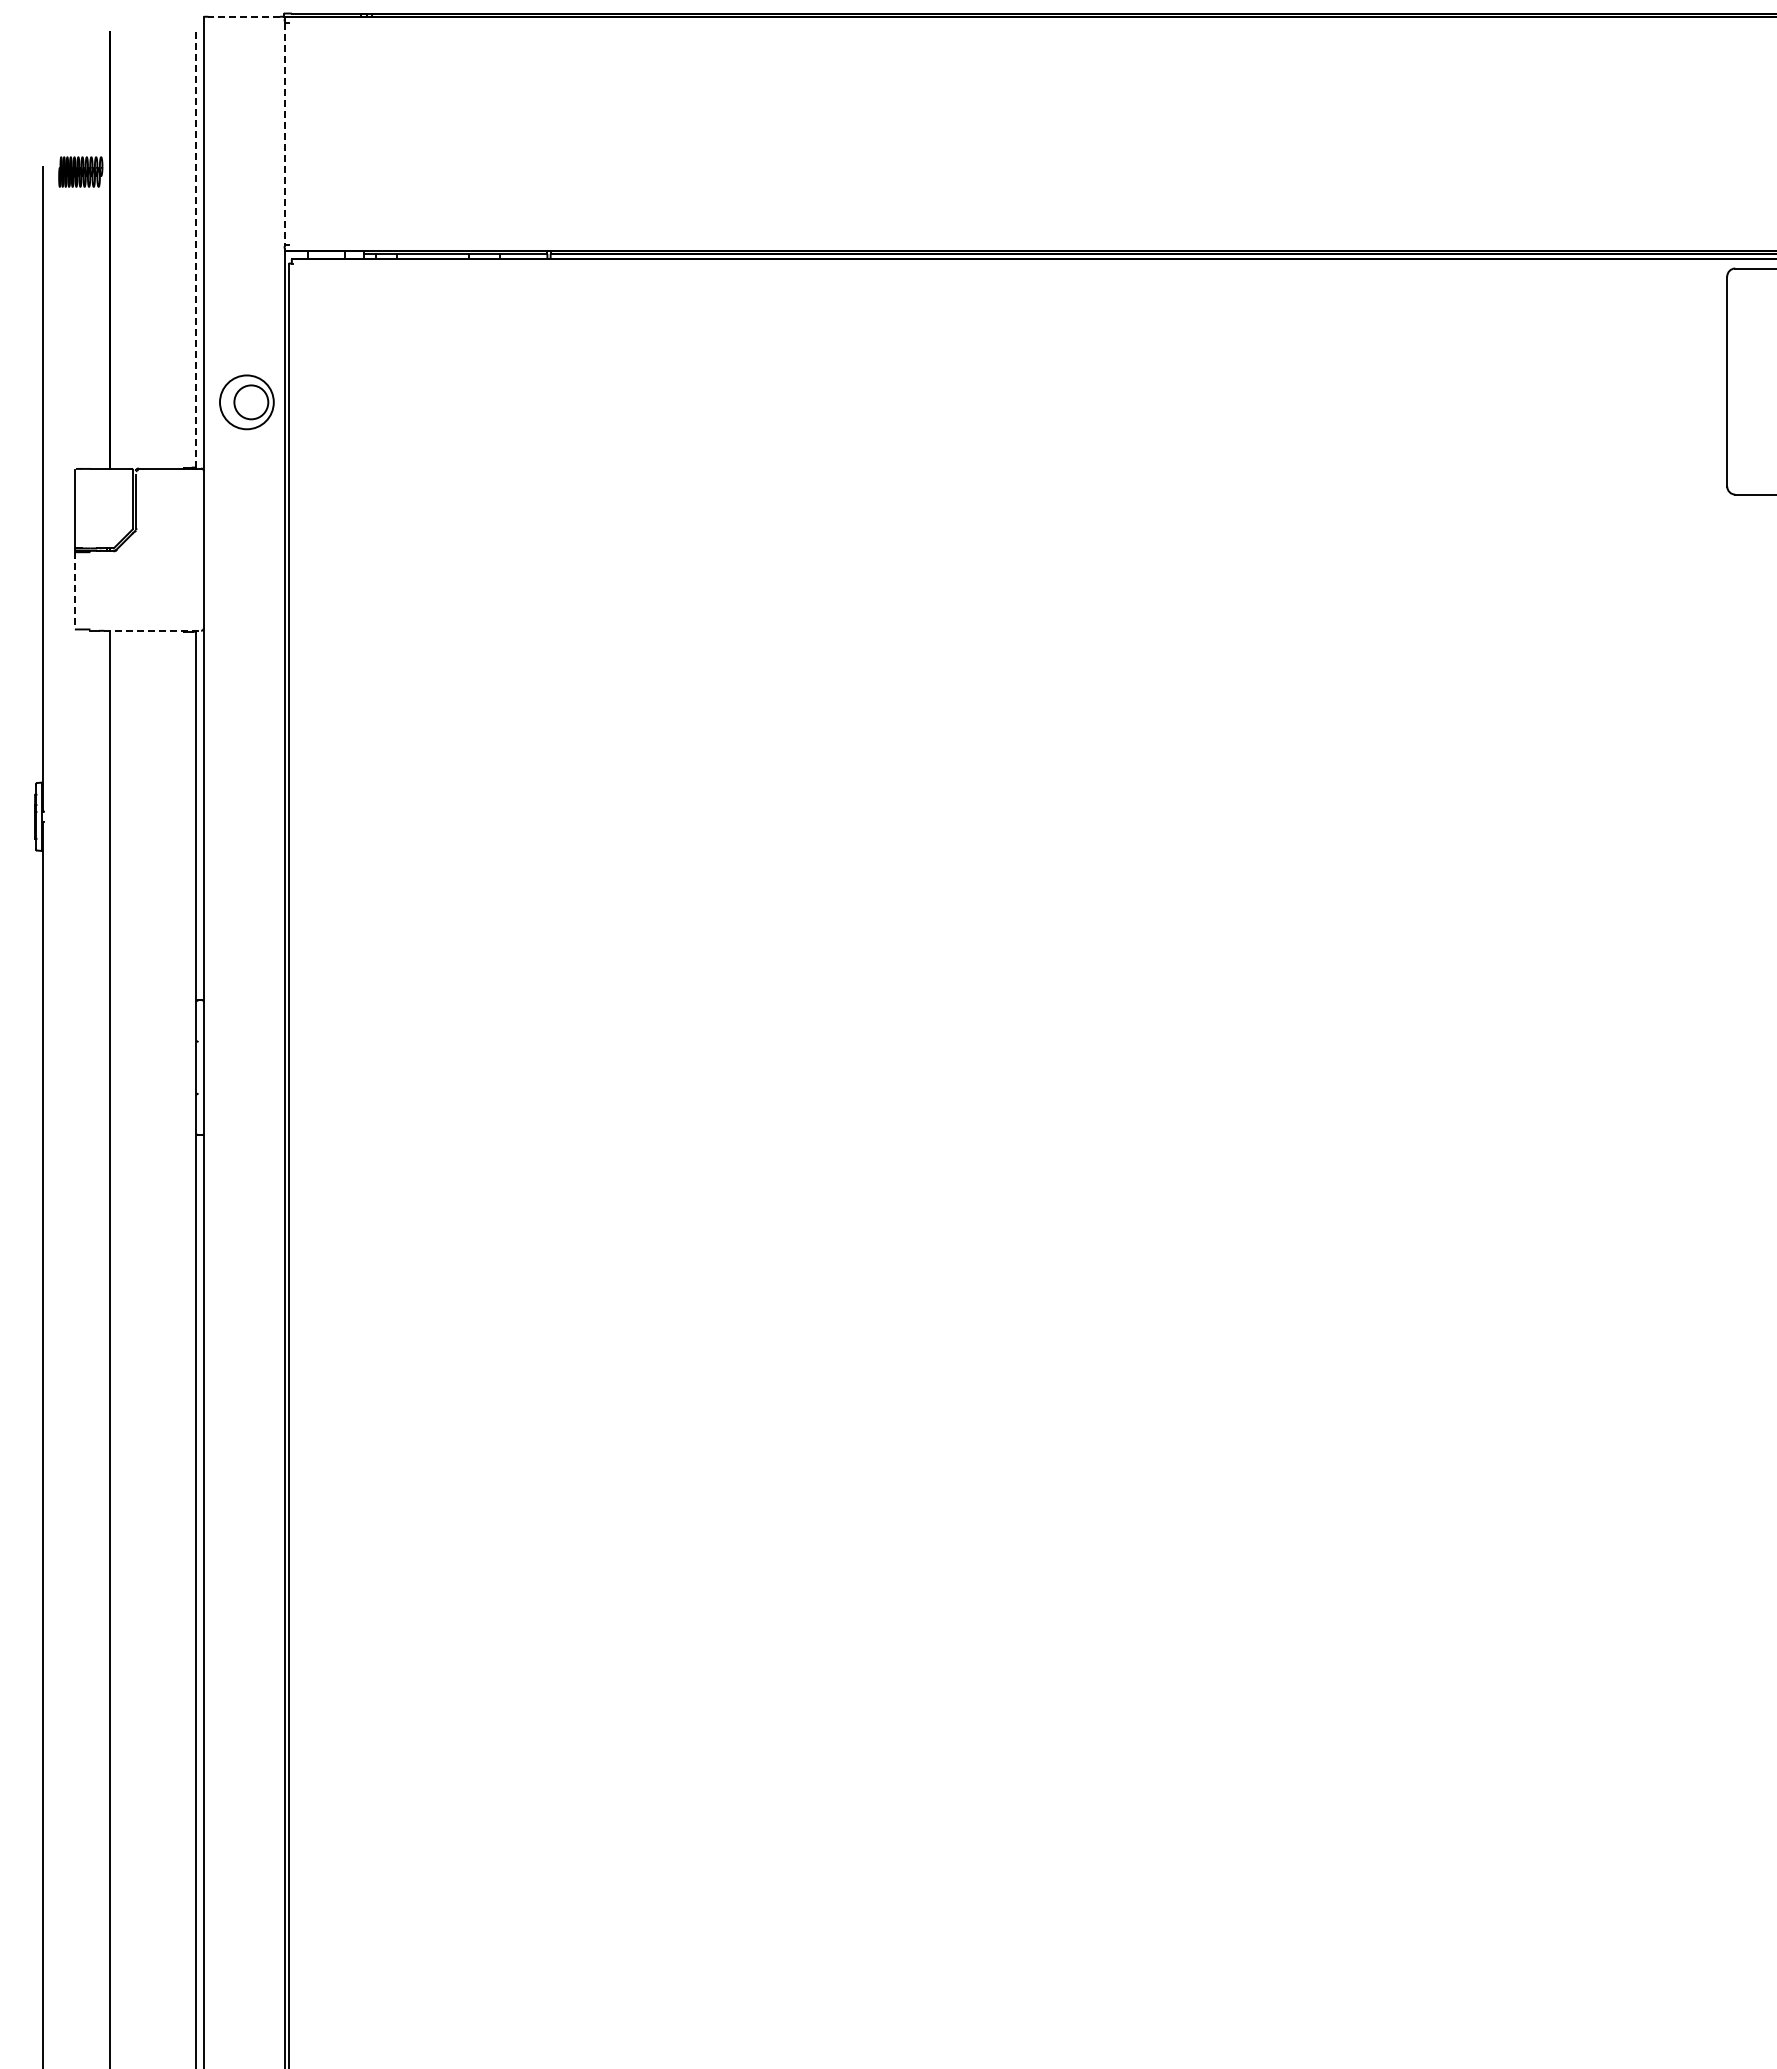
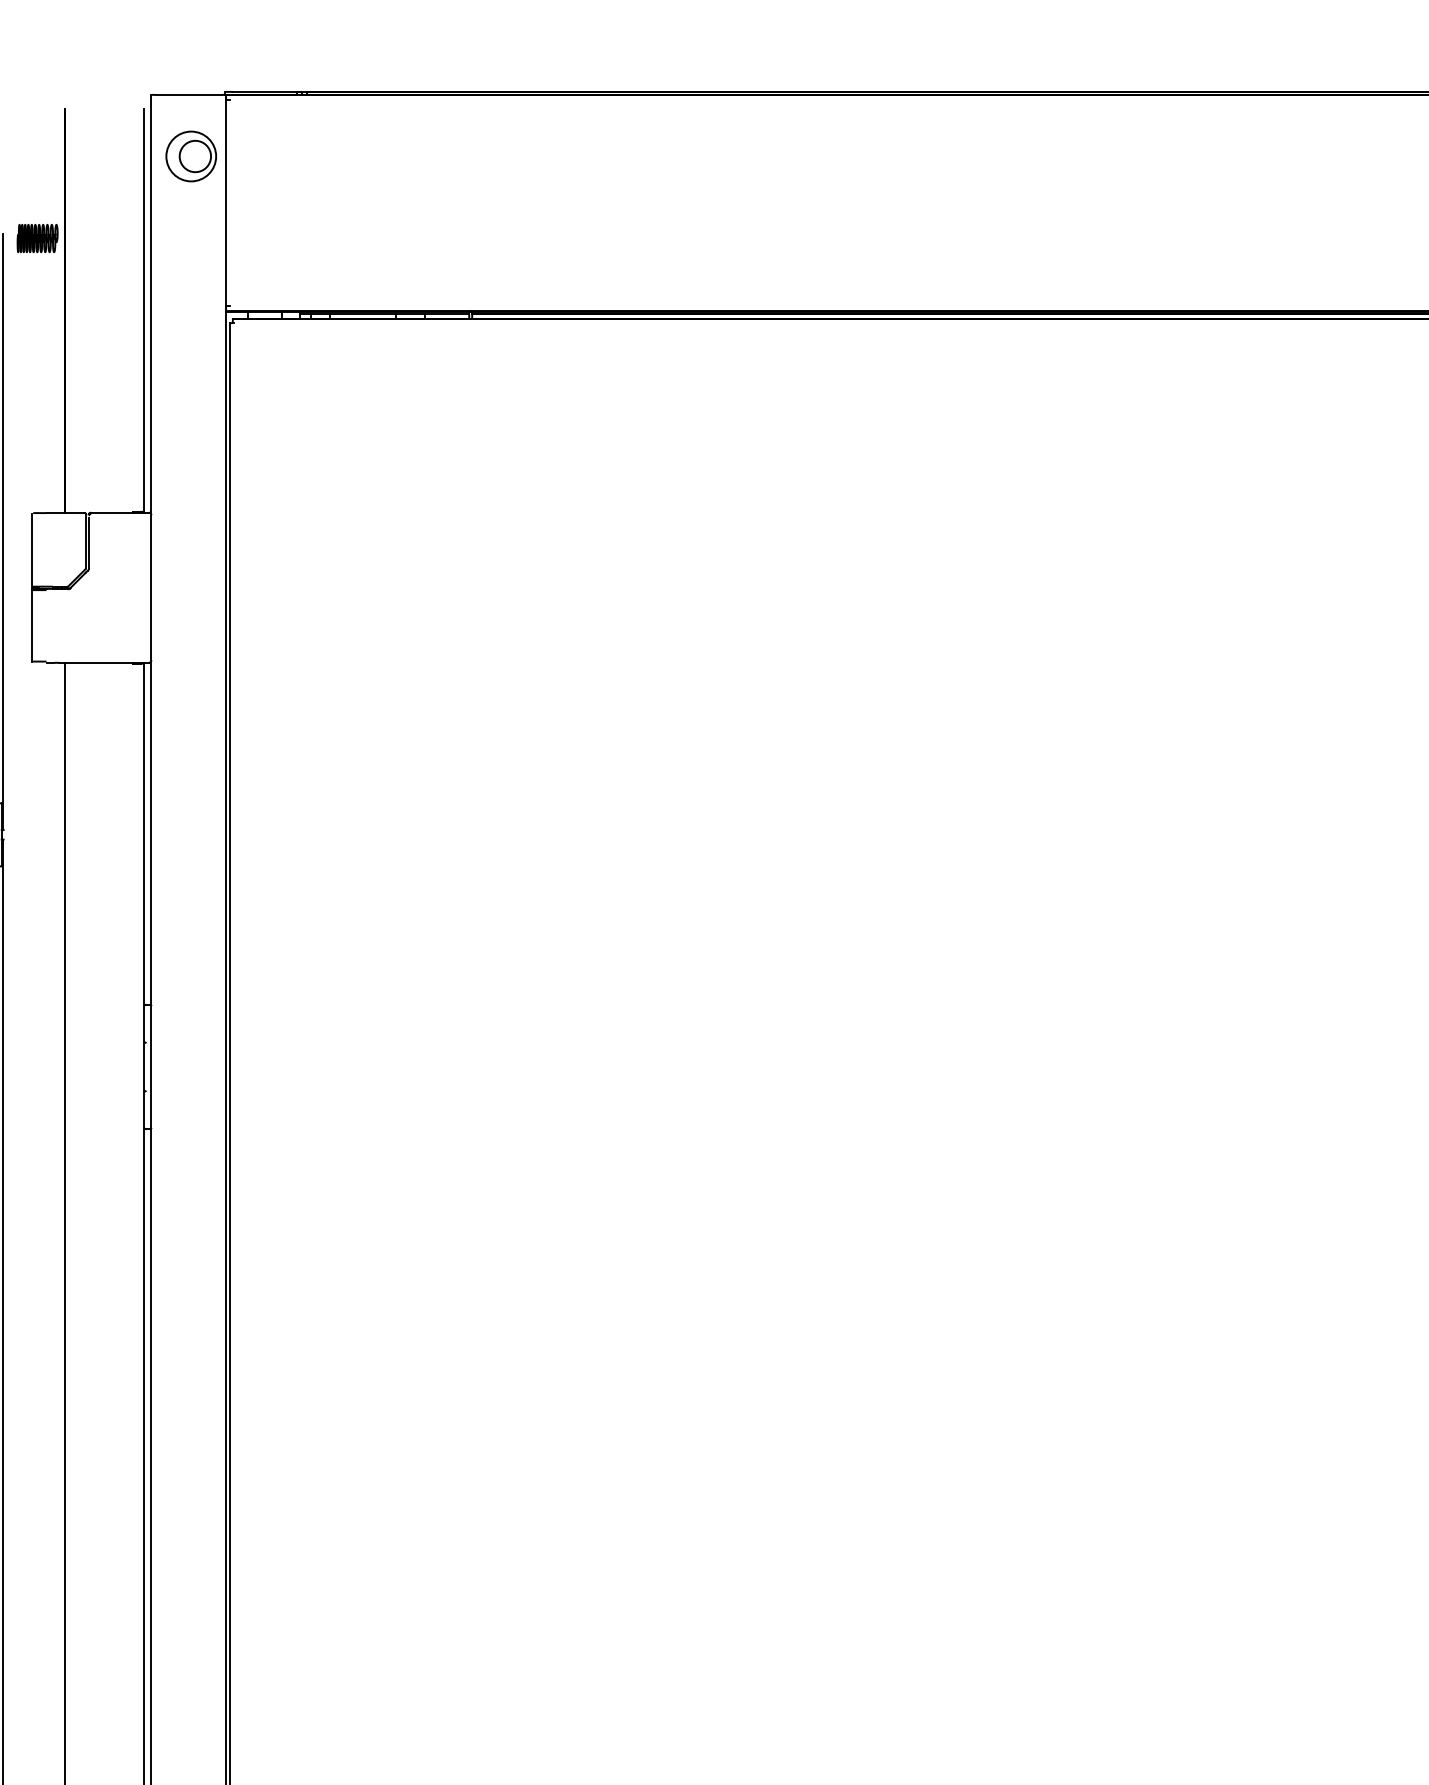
line: (244, 16) -> (189, 94), dashed -> solid
line: (284, 134) -> (226, 203), dashed -> solid
line: (196, 249) -> (144, 310), dashed -> solid
part: (246, 402) -> (190, 156), moved
line: (74, 590) -> (31, 625), dashed -> solid
line: (153, 630) -> (104, 662), dashed -> solid

